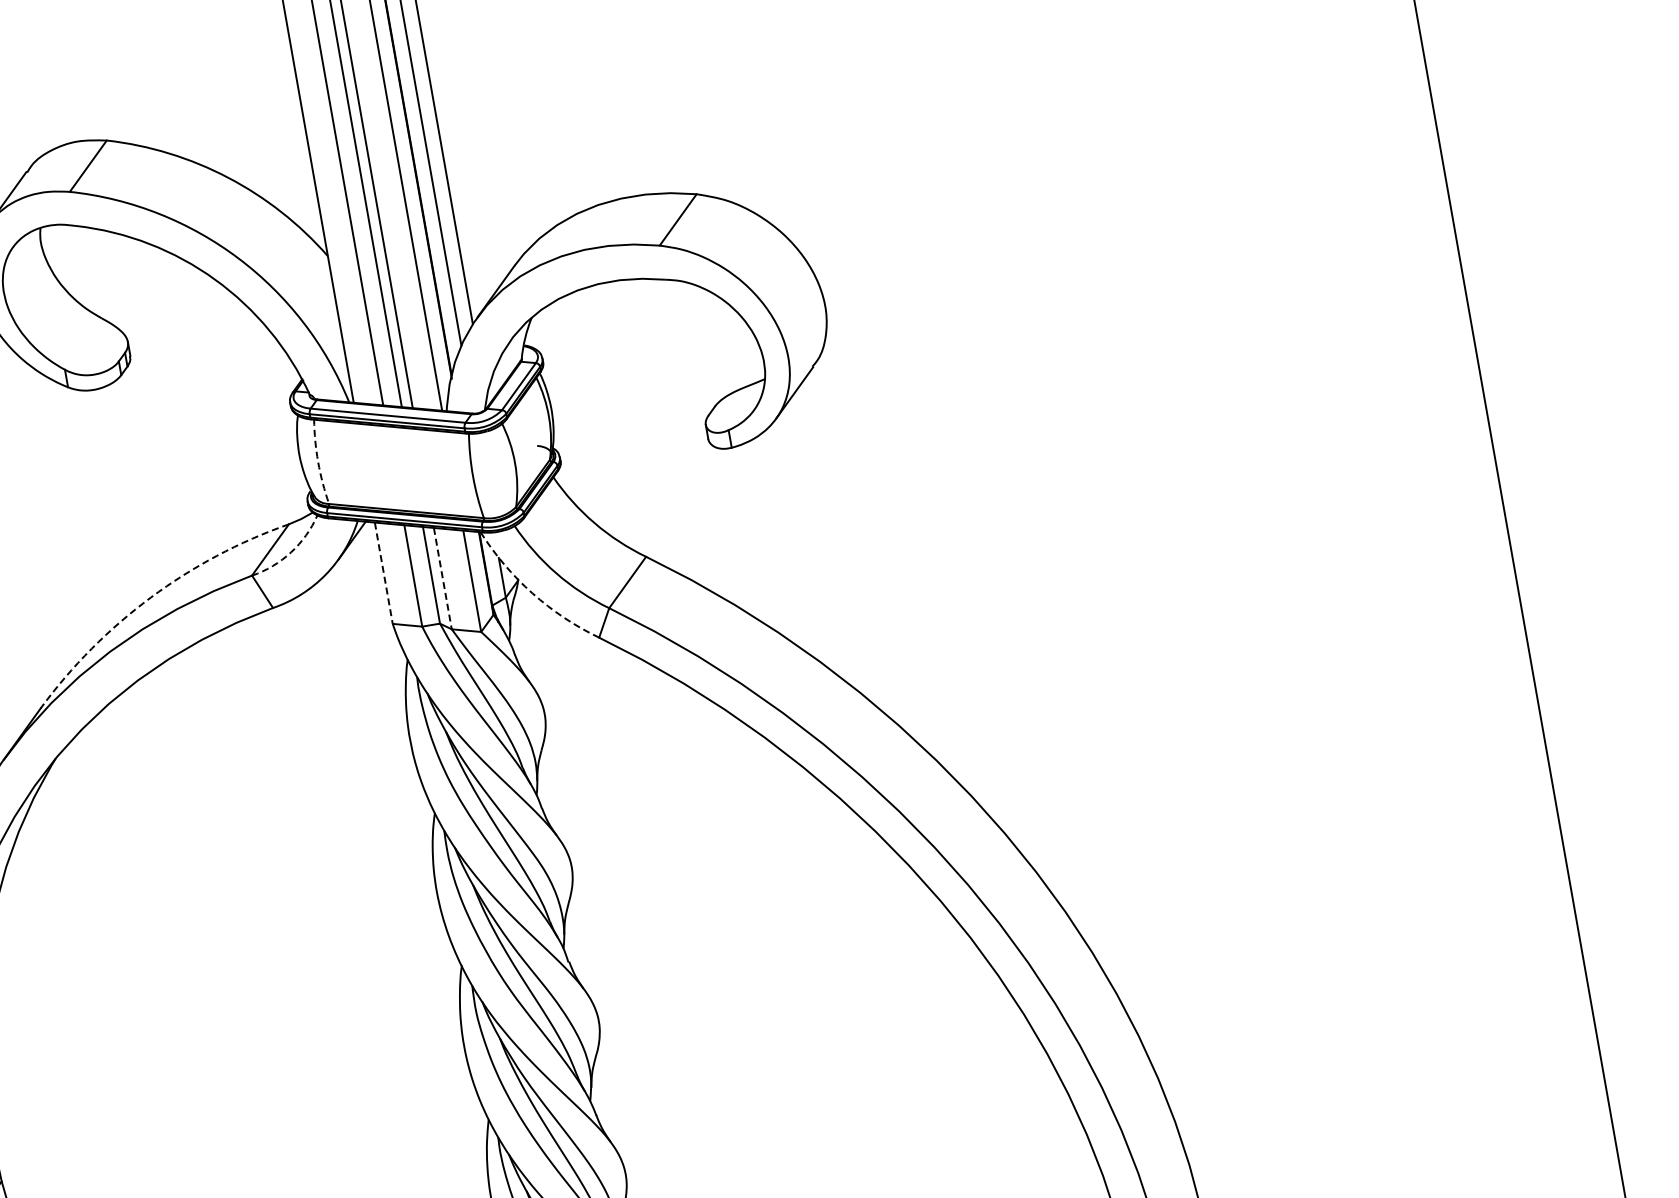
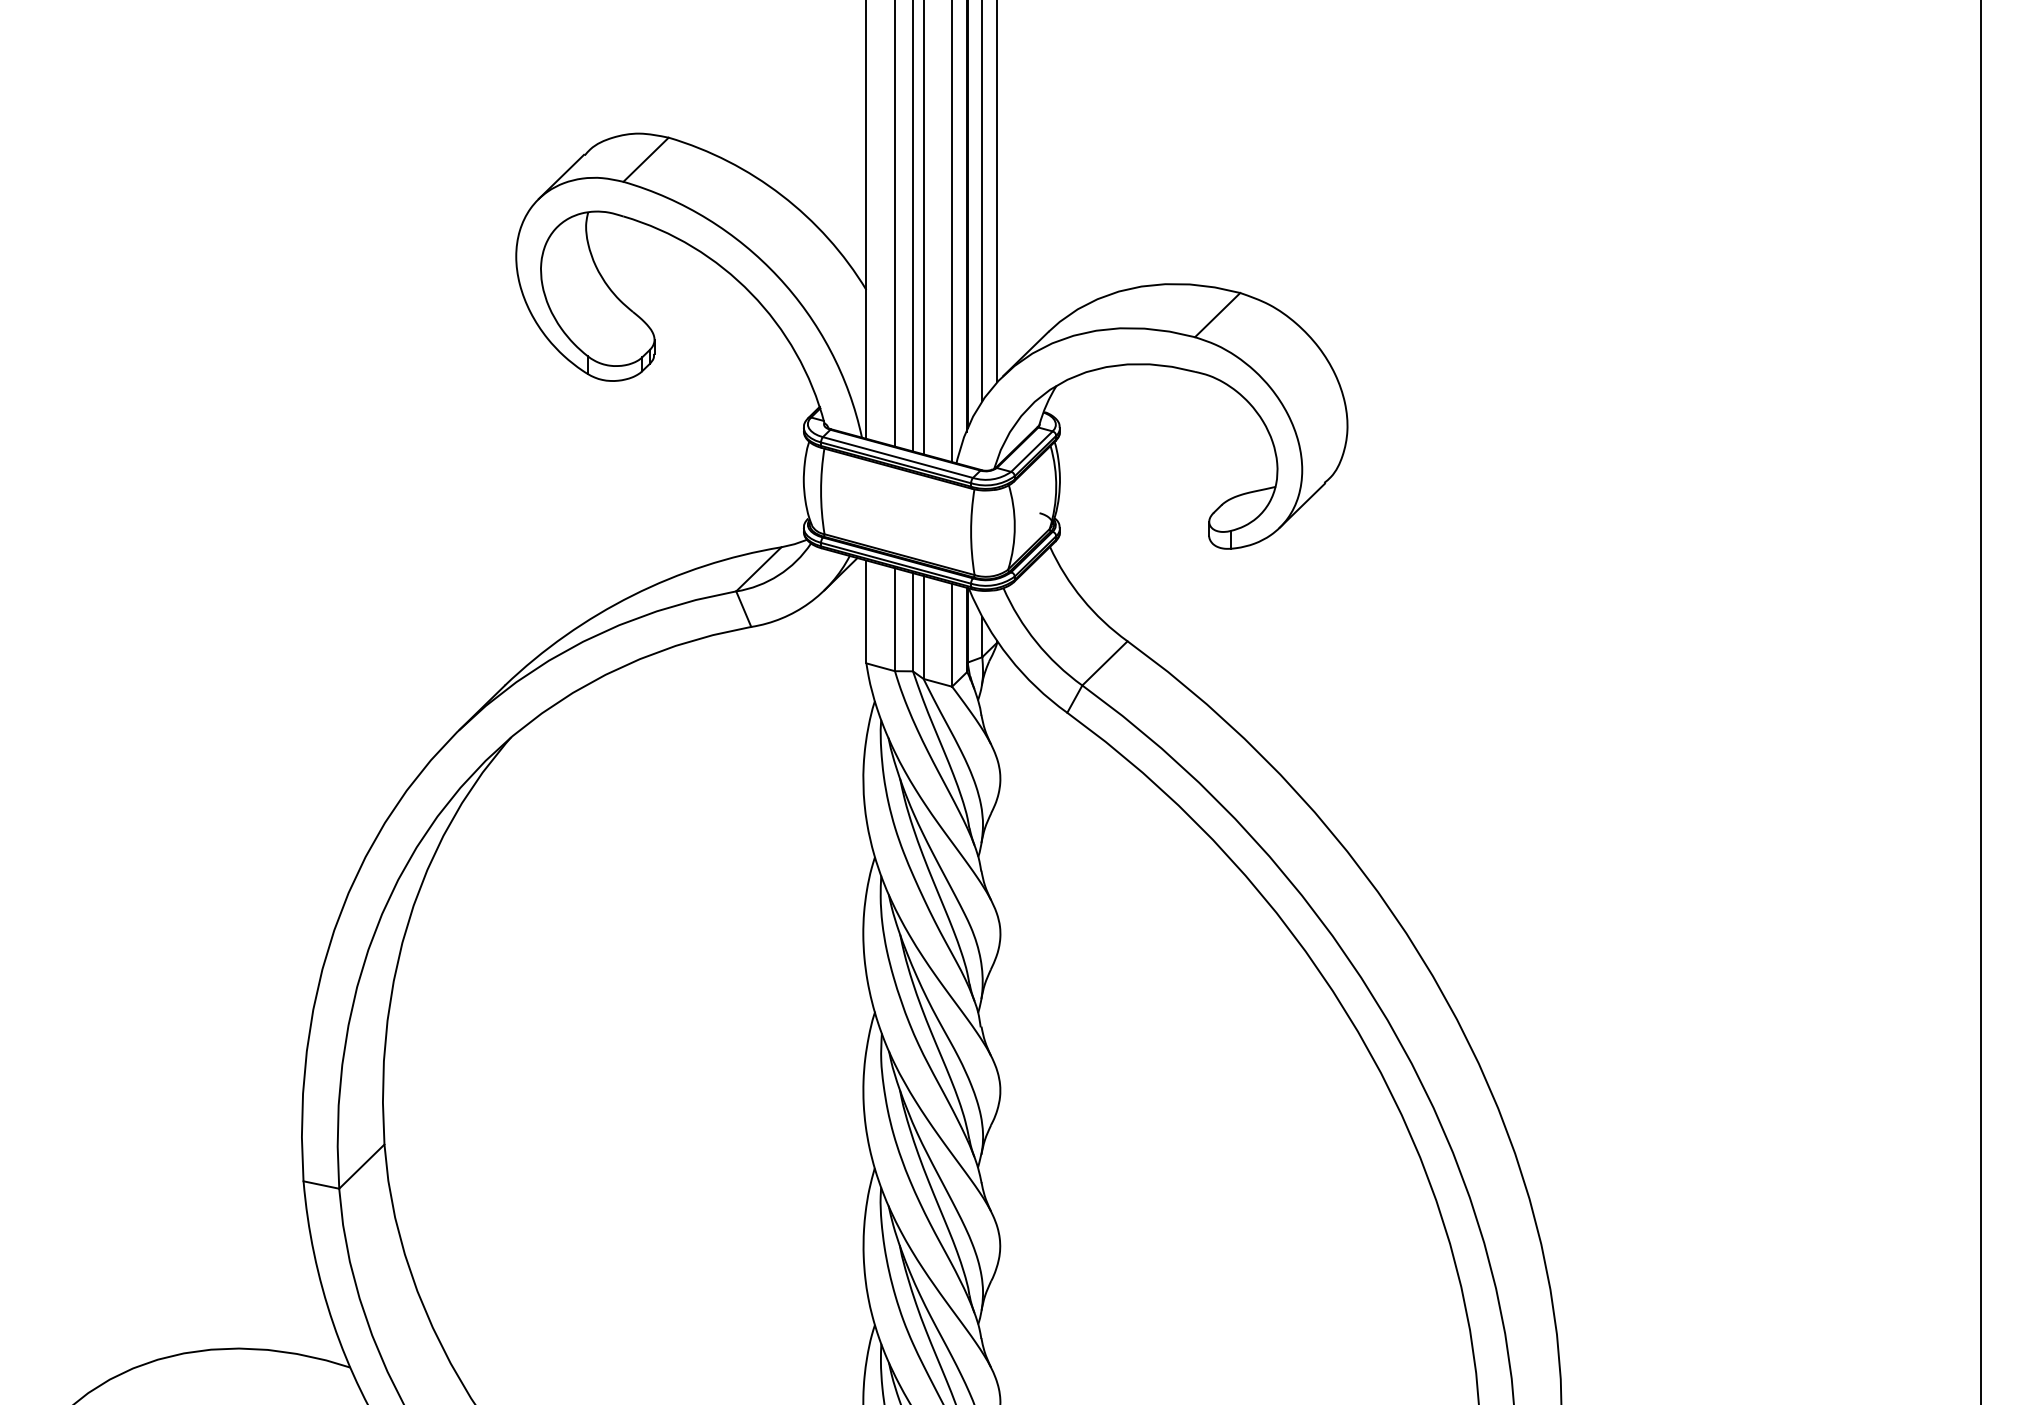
arc: (318, 462) -> (821, 491), dashed -> solid
arc: (290, 552) -> (778, 575), dashed -> solid
line: (384, 573) -> (866, 612), dashed -> solid
line: (442, 578) -> (923, 627), dashed -> solid
arc: (532, 593) -> (1009, 657), dashed -> solid
arc: (150, 597) -> (632, 595), dashed -> solid

